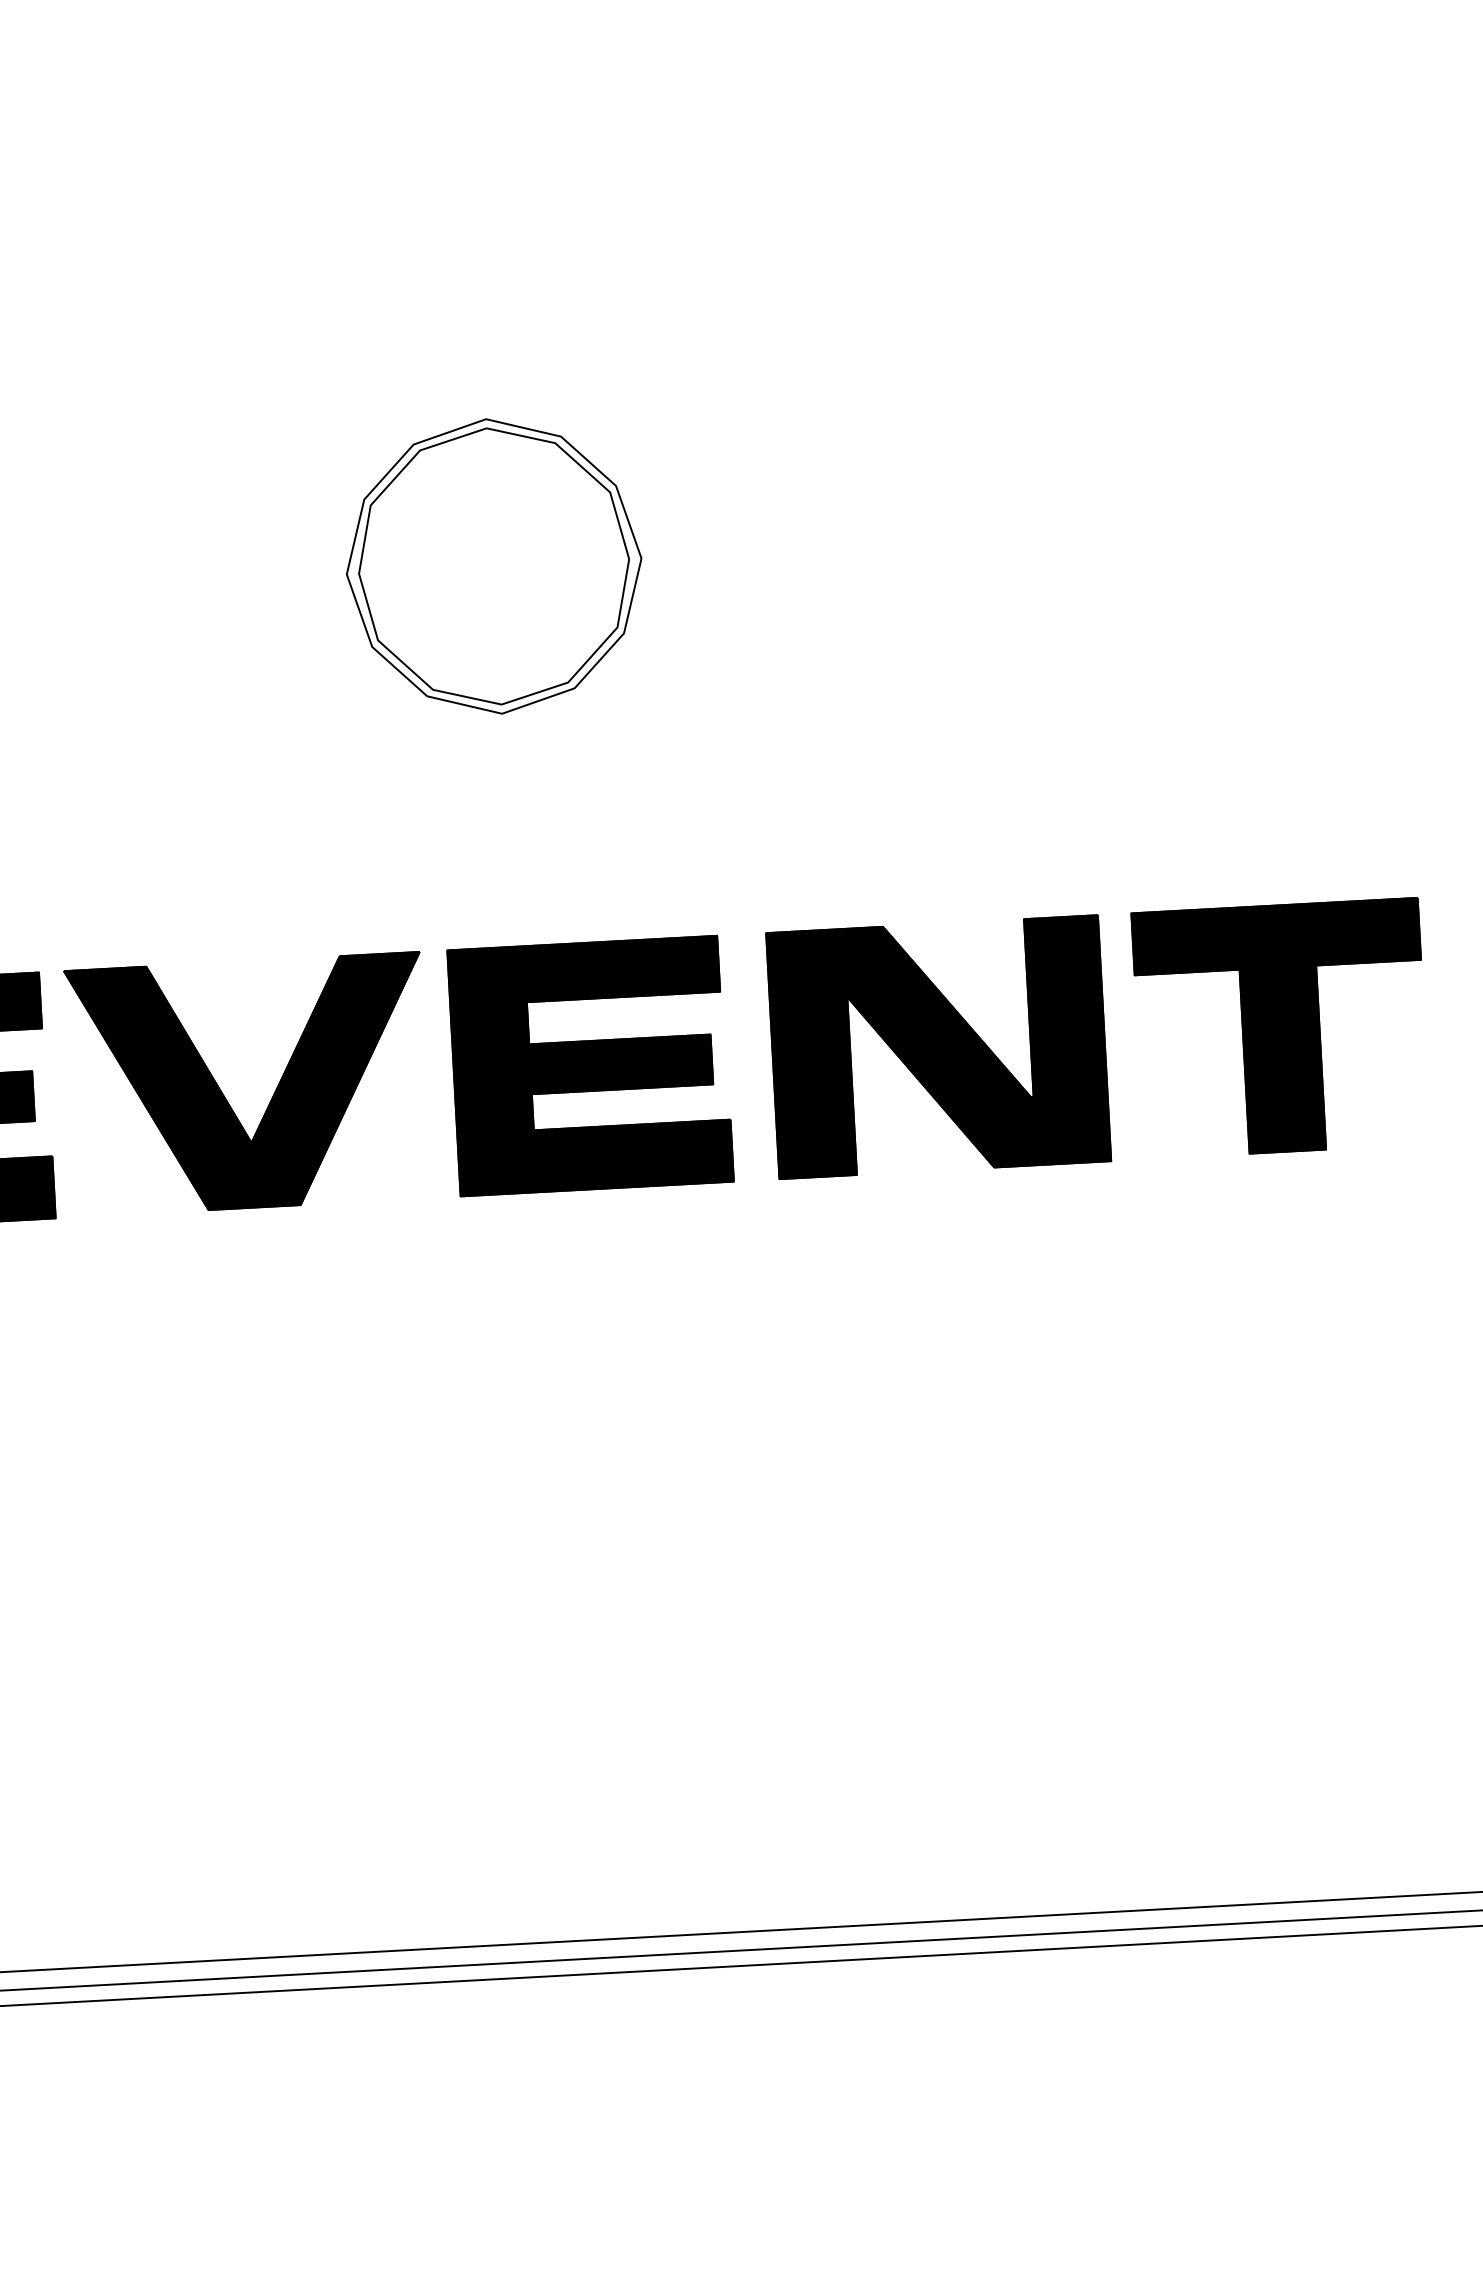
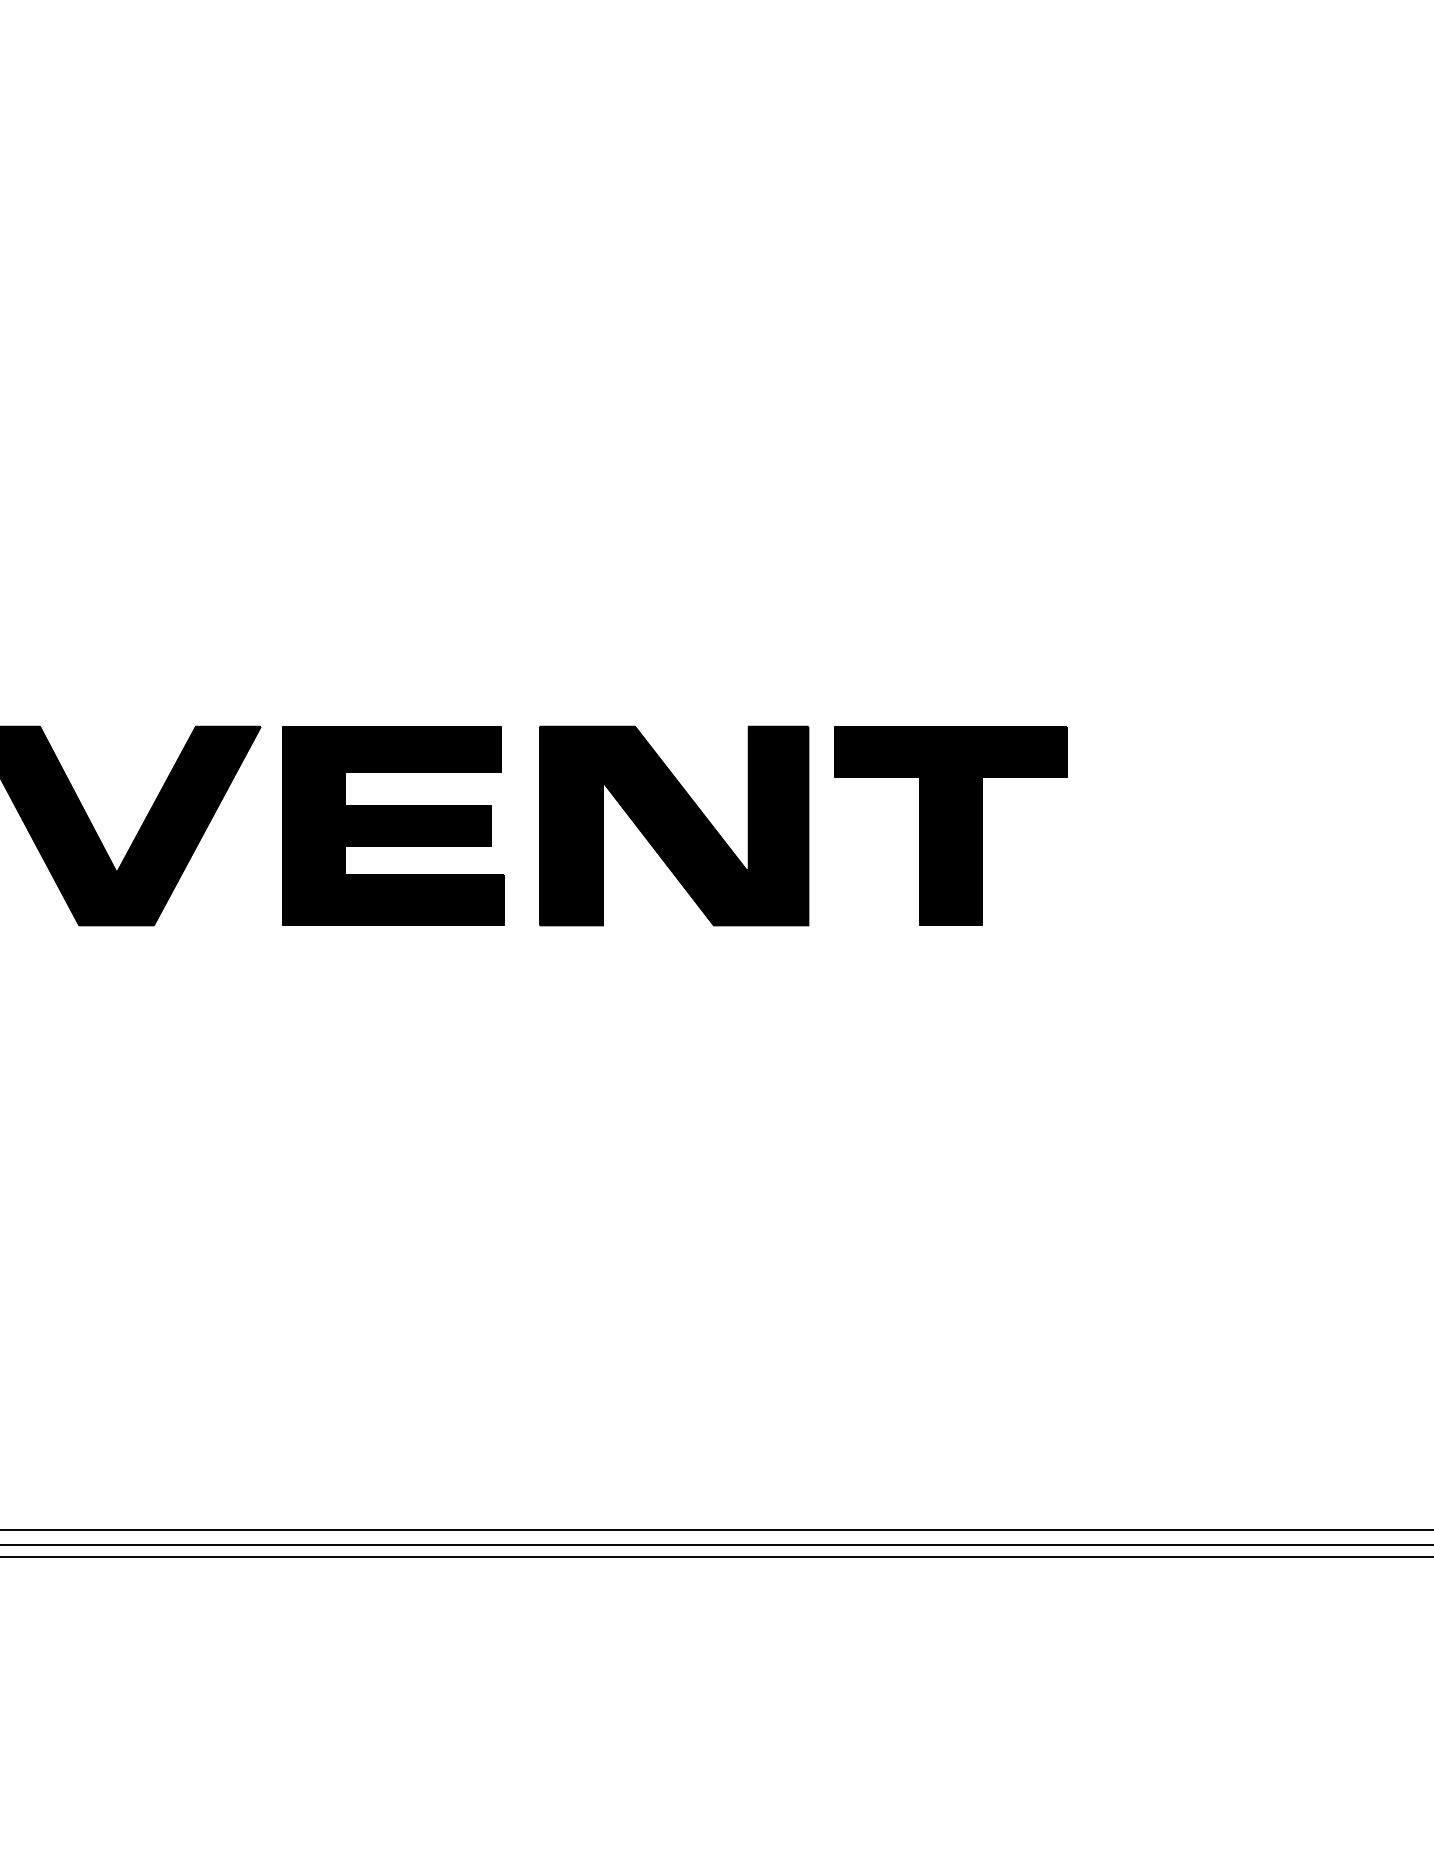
part: (494, 566) -> (337, 419), removed

